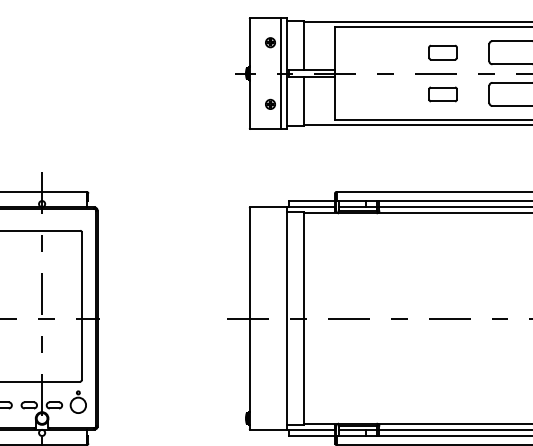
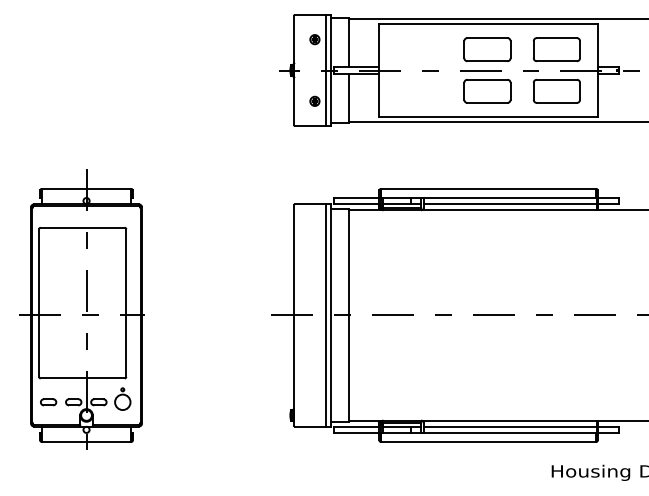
part: (443, 52) -> (487, 49), size x1.67
part: (443, 94) -> (487, 91), size x1.67
line: (281, 318) -> (325, 315), added

